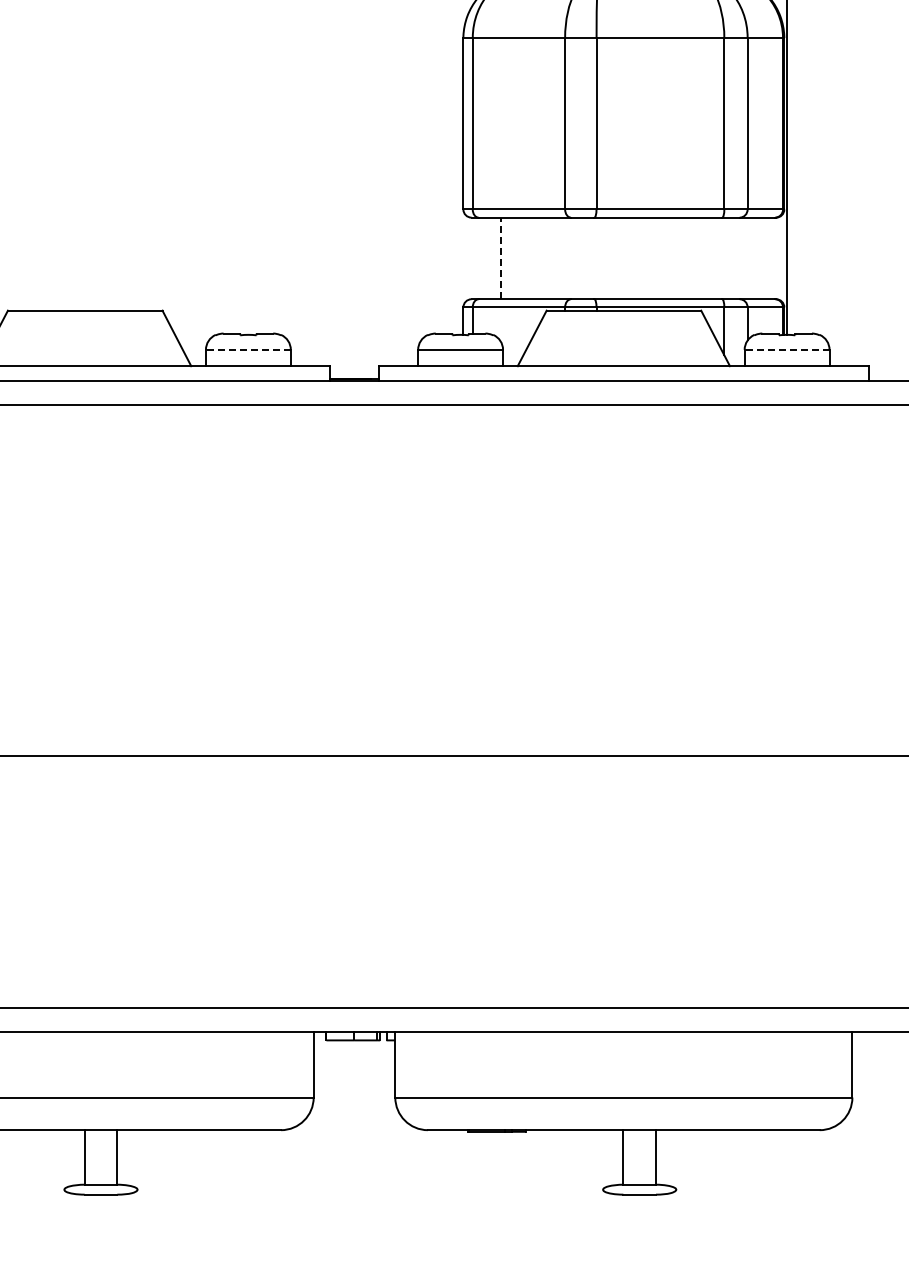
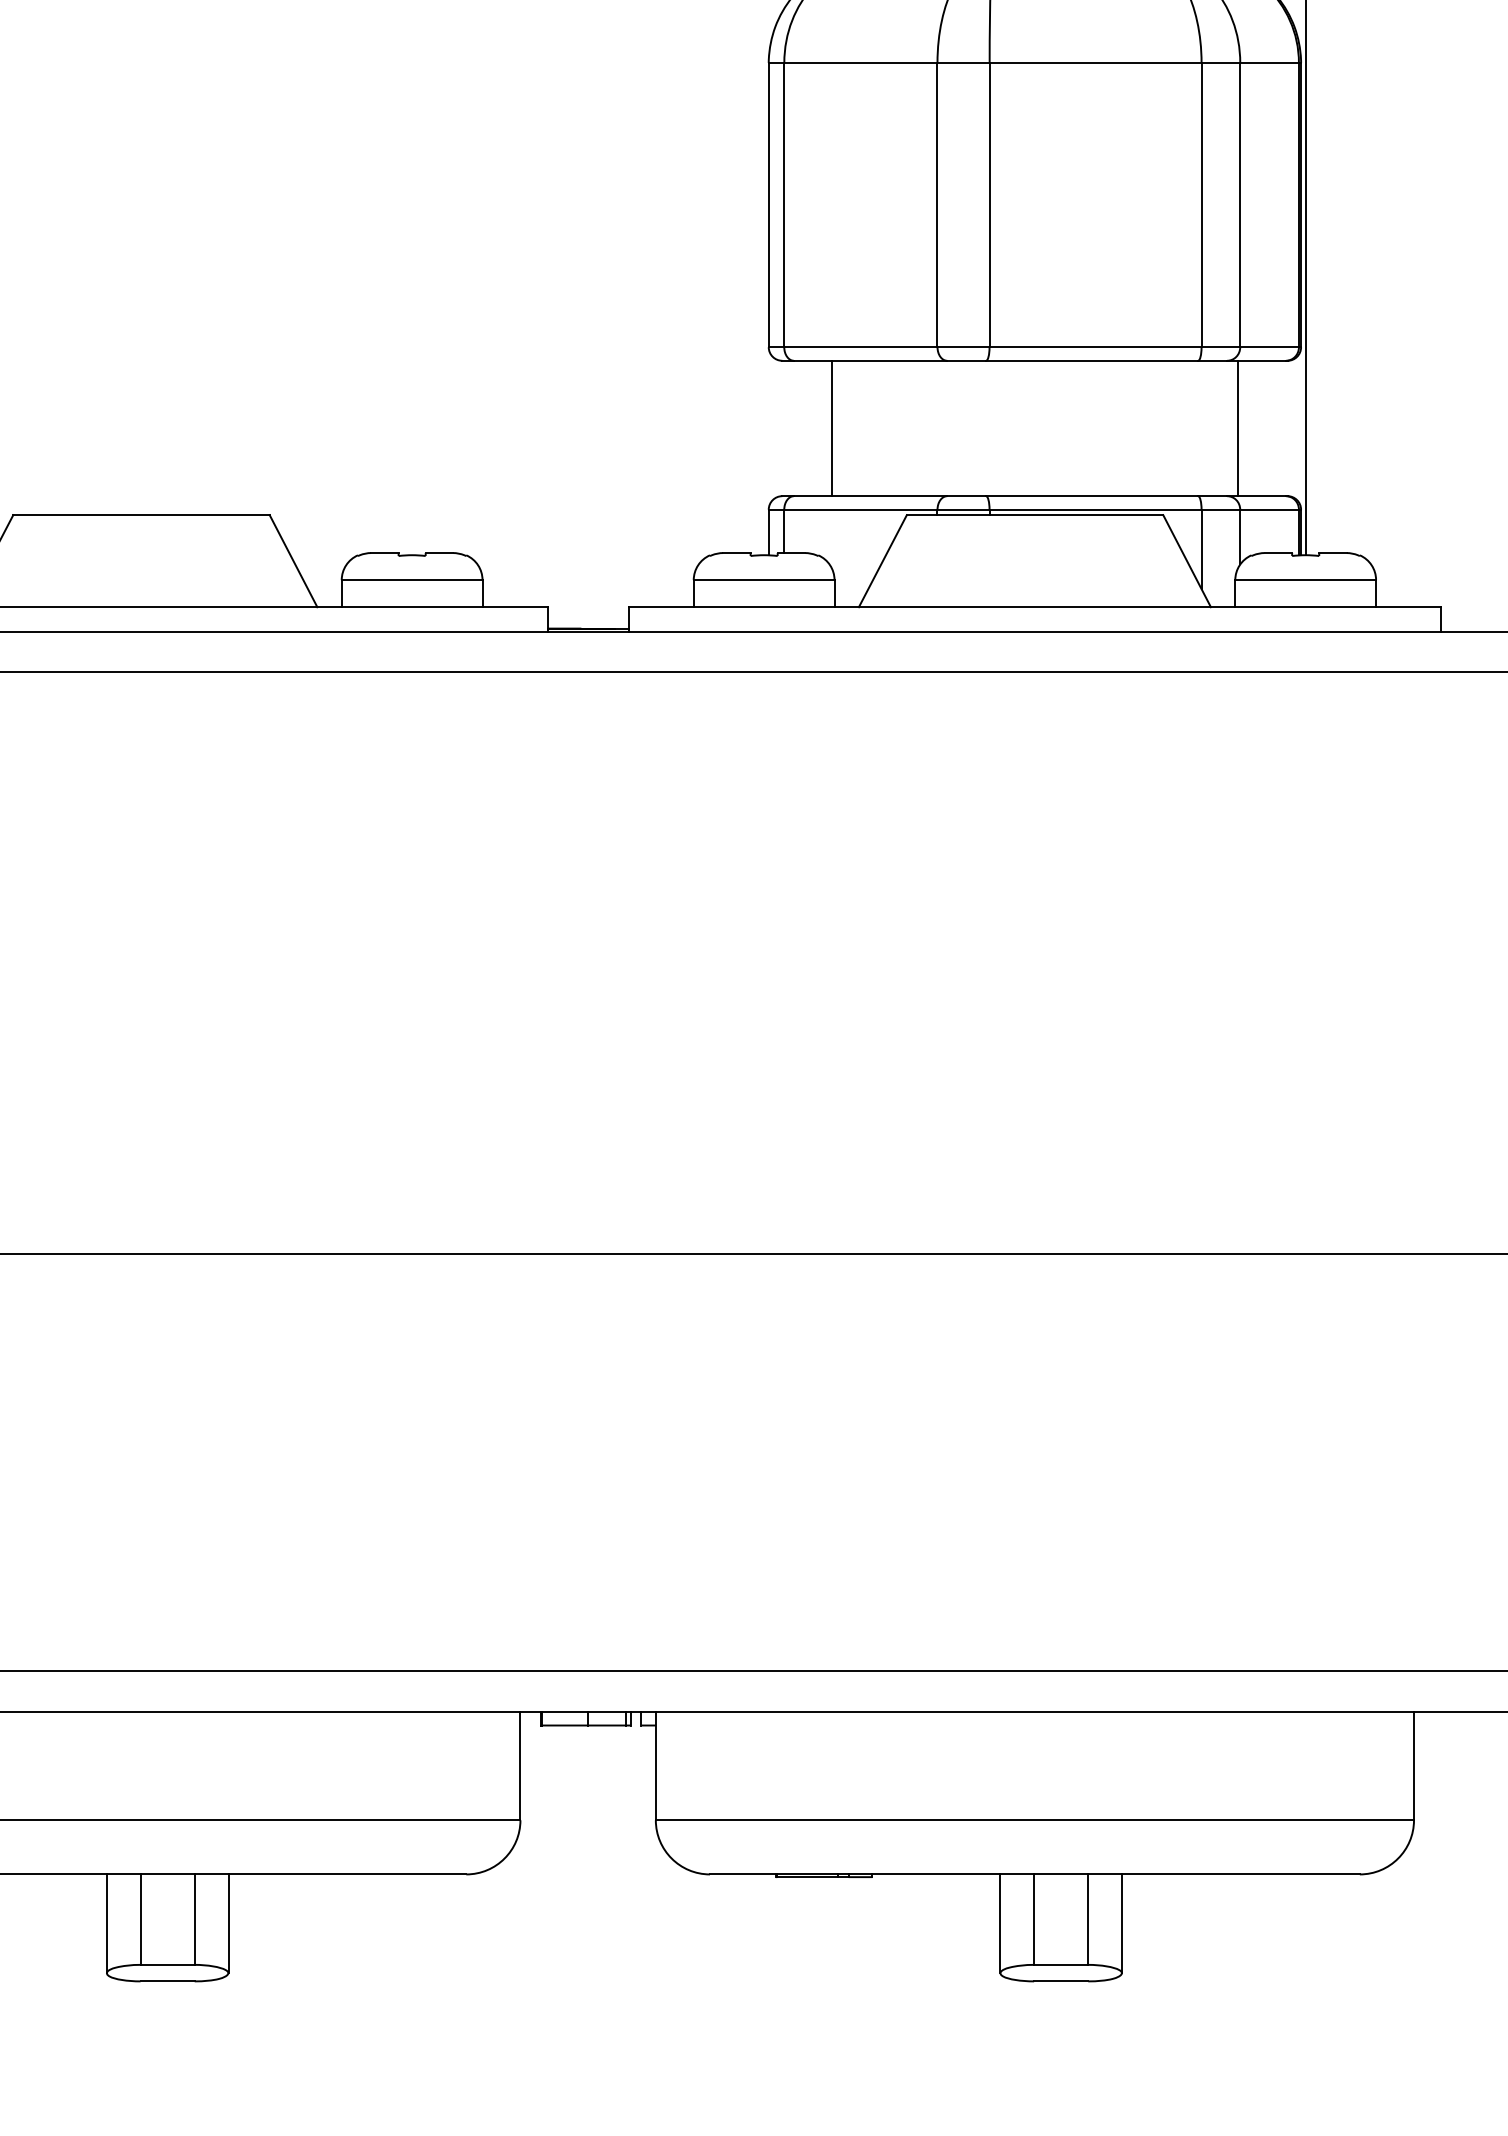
line: (501, 258) -> (831, 428), dashed -> solid
line: (746, 258) -> (1238, 428), added
line: (247, 349) -> (410, 579), dashed -> solid
line: (786, 349) -> (1304, 579), dashed -> solid
line: (64, 1159) -> (107, 1923), added
line: (137, 1159) -> (228, 1923), added
line: (602, 1159) -> (999, 1923), added
line: (676, 1159) -> (1122, 1923), added

